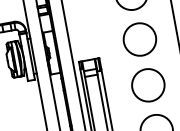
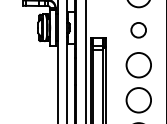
circle: (139, 40) -> (138, 30), size x0.6

